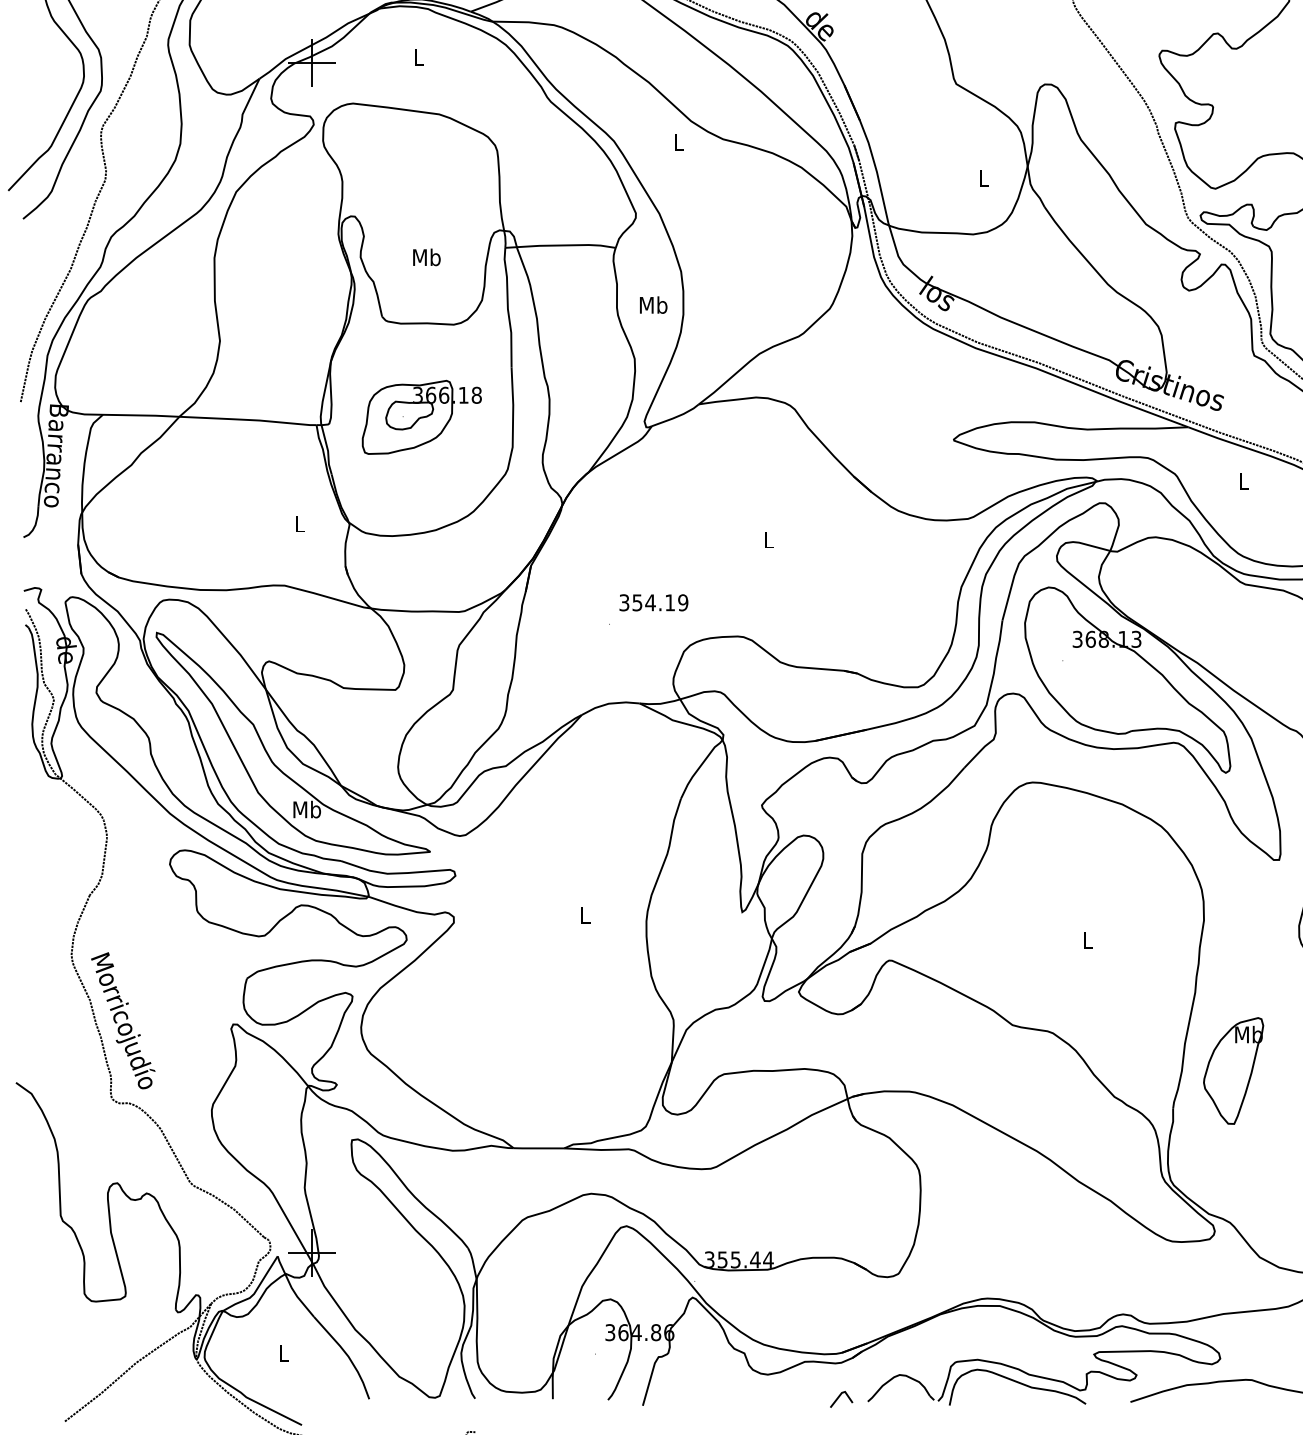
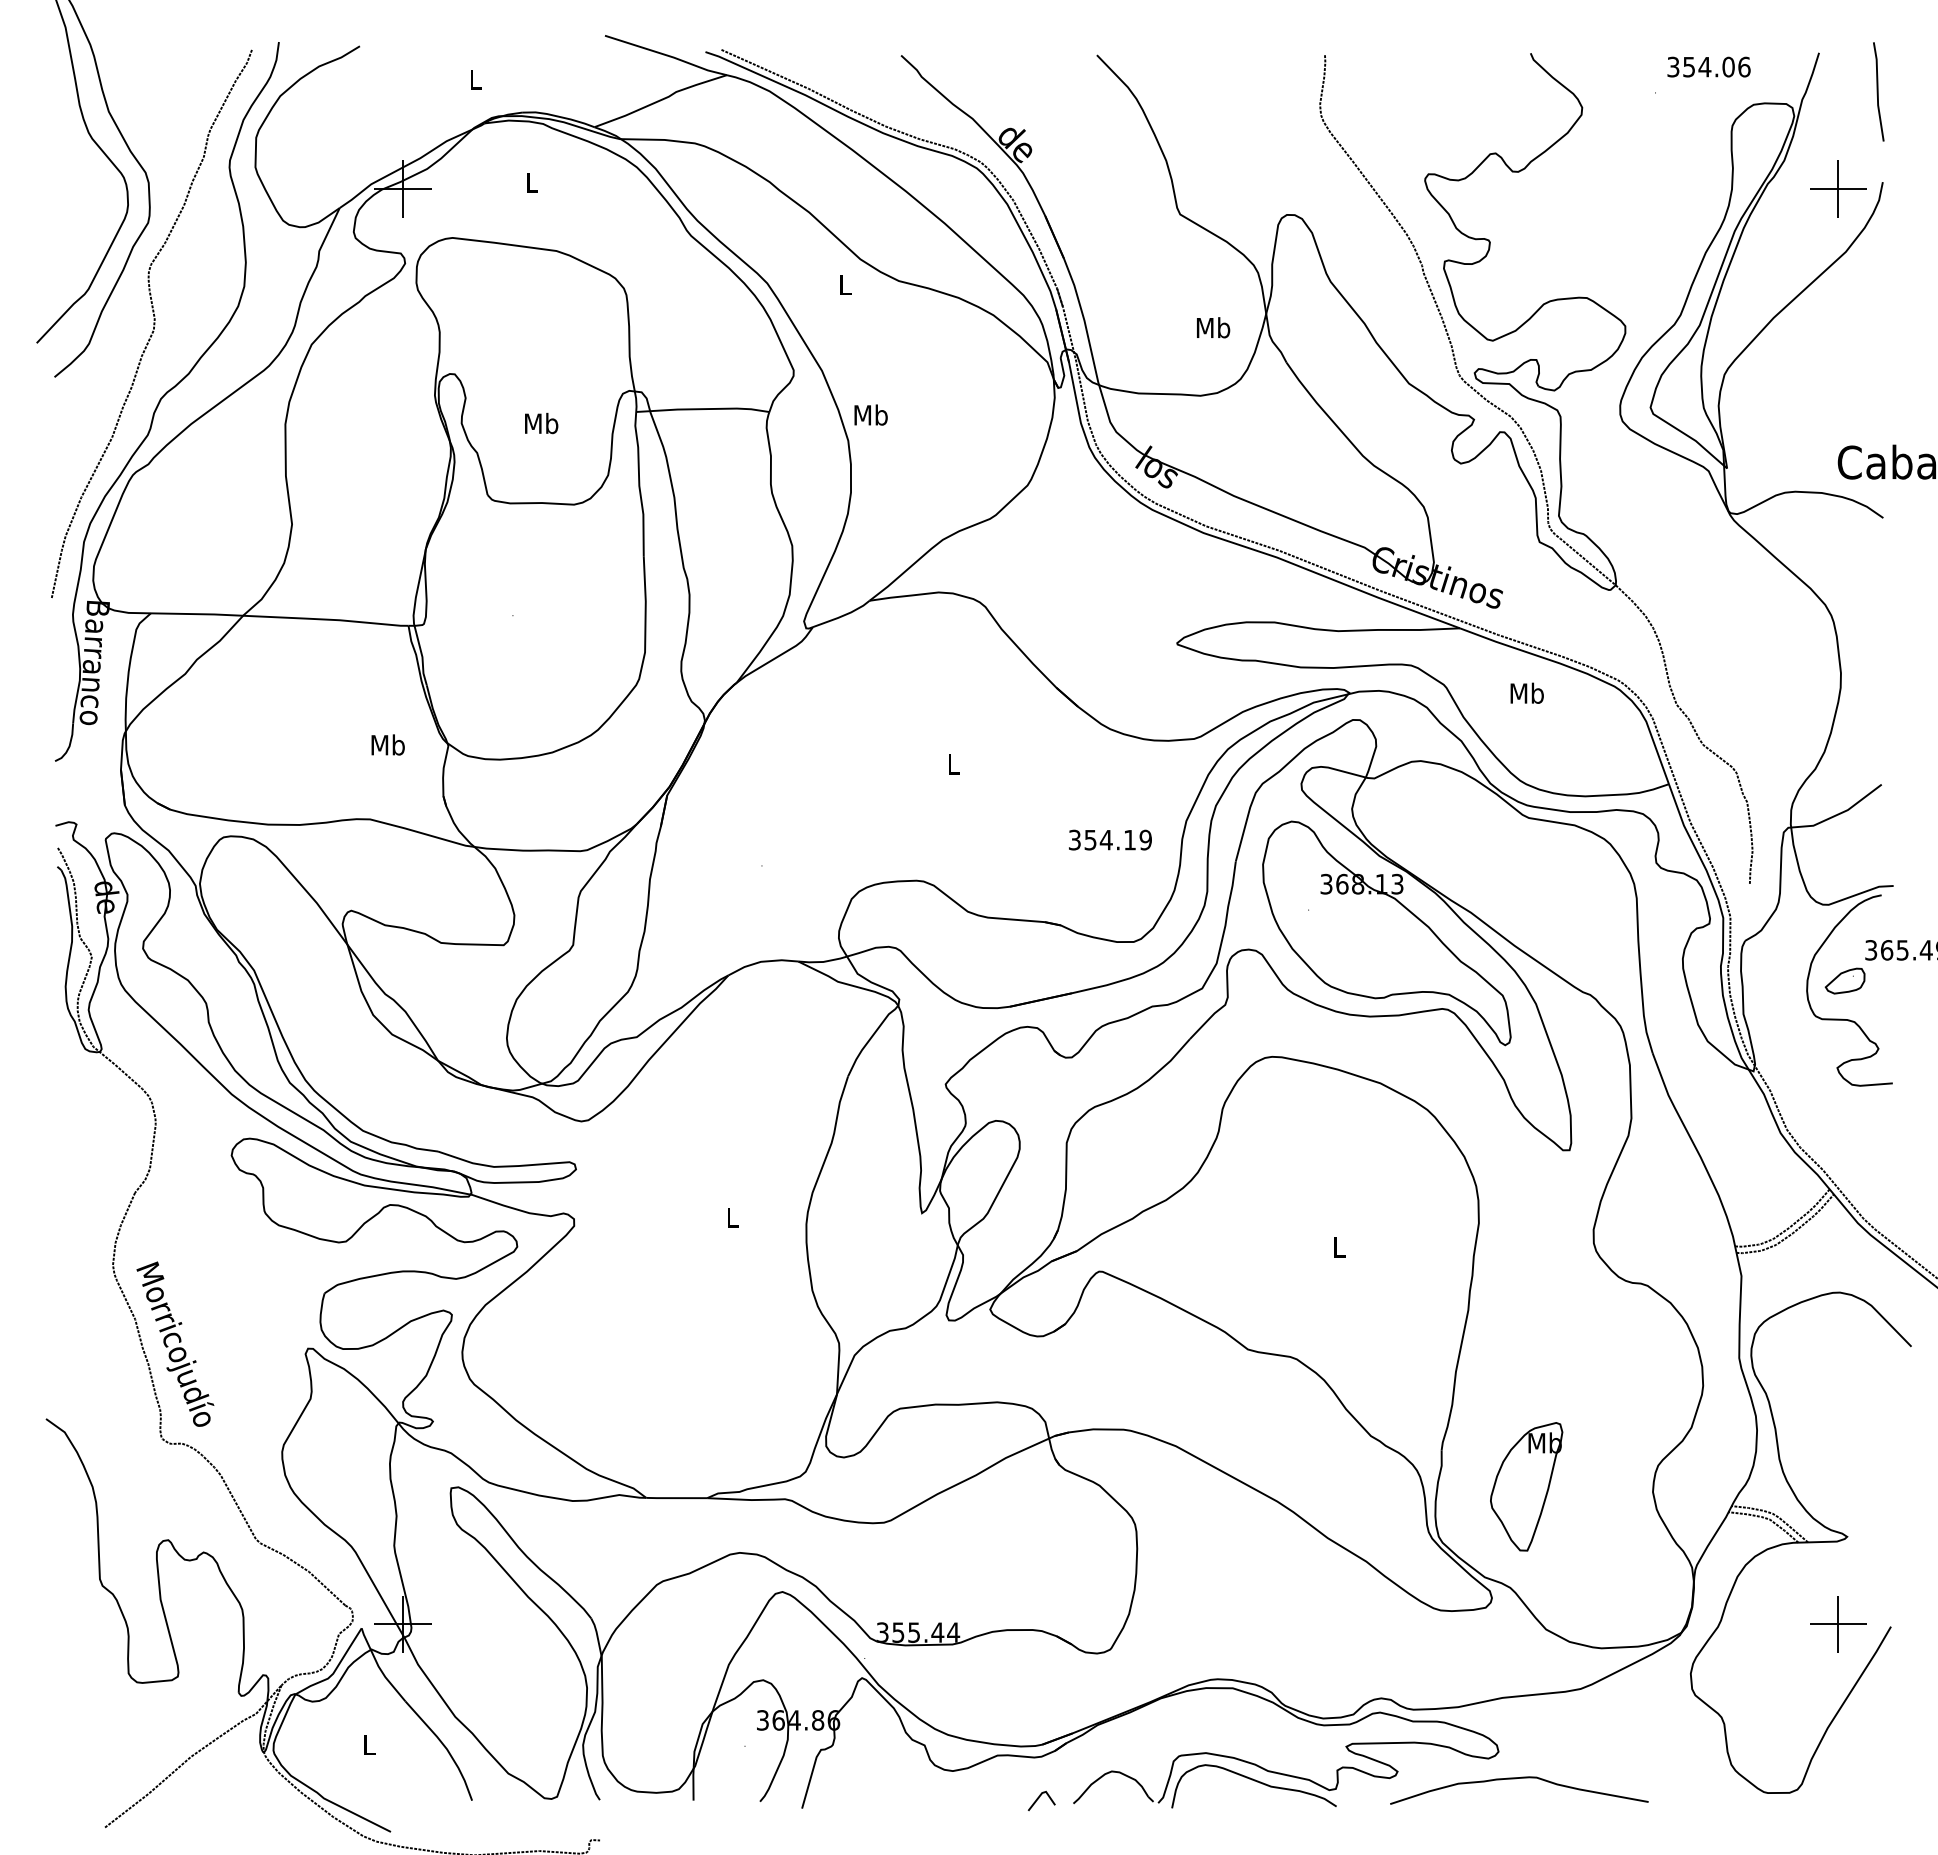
text: (983, 177) -> (1213, 327), L -> Mb
text: (653, 304) -> (870, 414), moved
part: (421, 417) -> (535, 616), removed
text: (1243, 480) -> (1526, 692), L -> Mb
text: (299, 523) -> (387, 744), L -> Mb
text: (653, 602) -> (1110, 839), moved
part: (269, 754) -> (351, 1023), removed
part: (1233, 1070) -> (1526, 1486), moved

